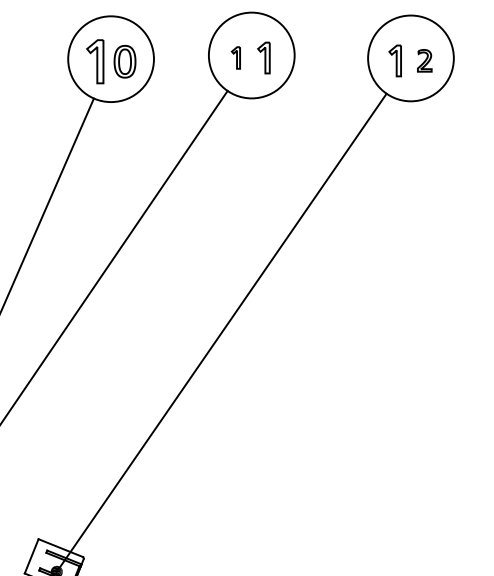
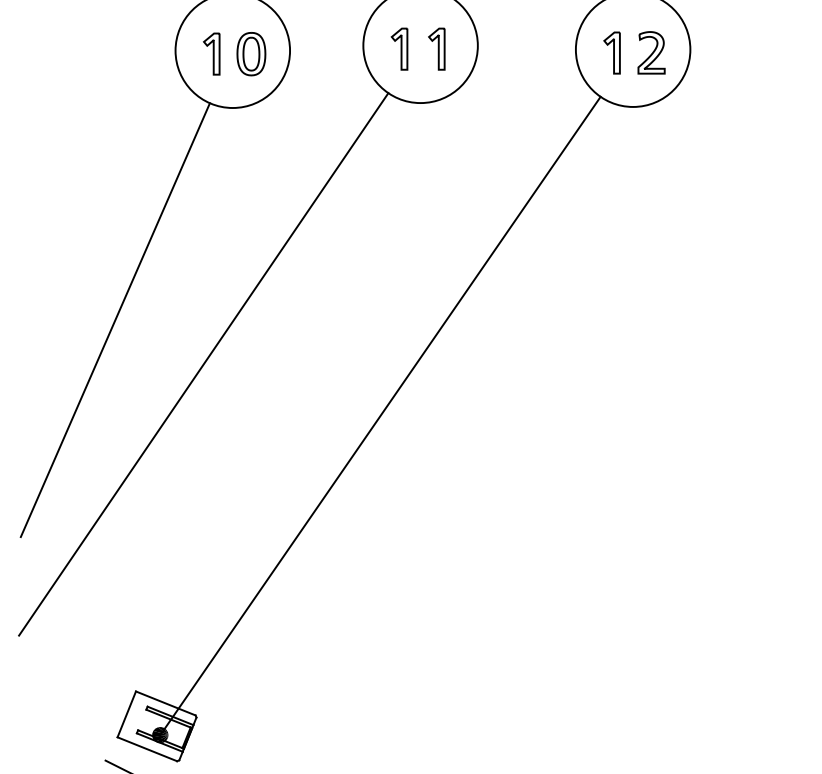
part: (235, 57) -> (399, 48), size x1.43
part: (424, 60) -> (651, 52), size x1.43
part: (95, 61) -> (211, 53), size x0.71

